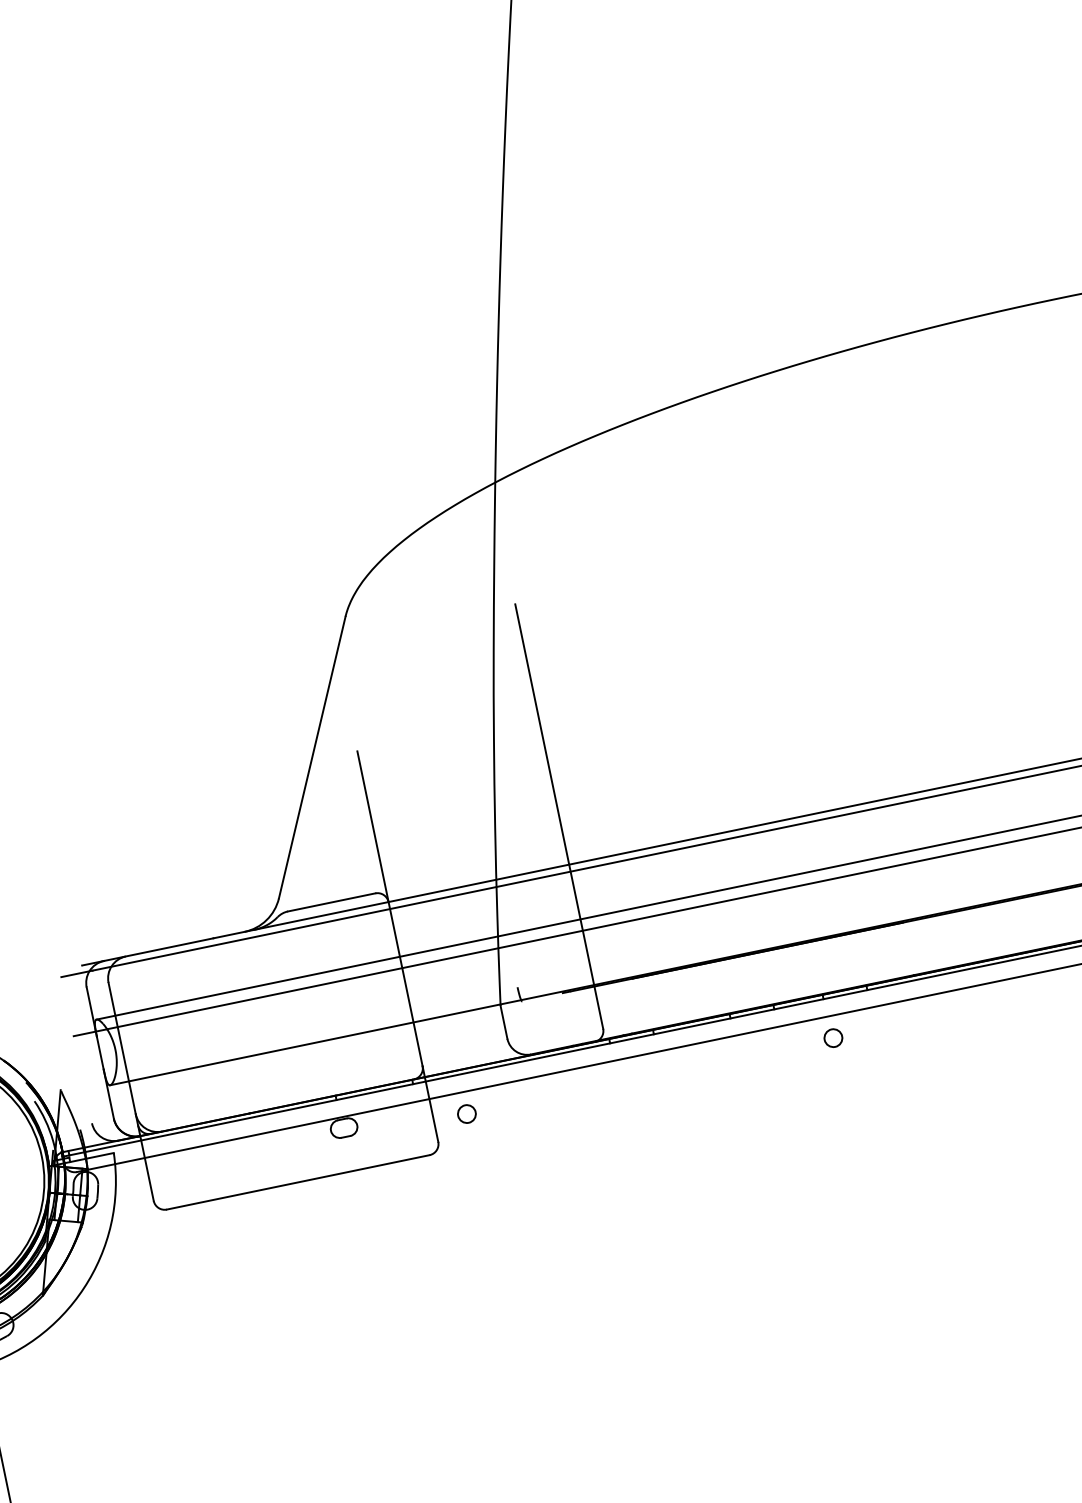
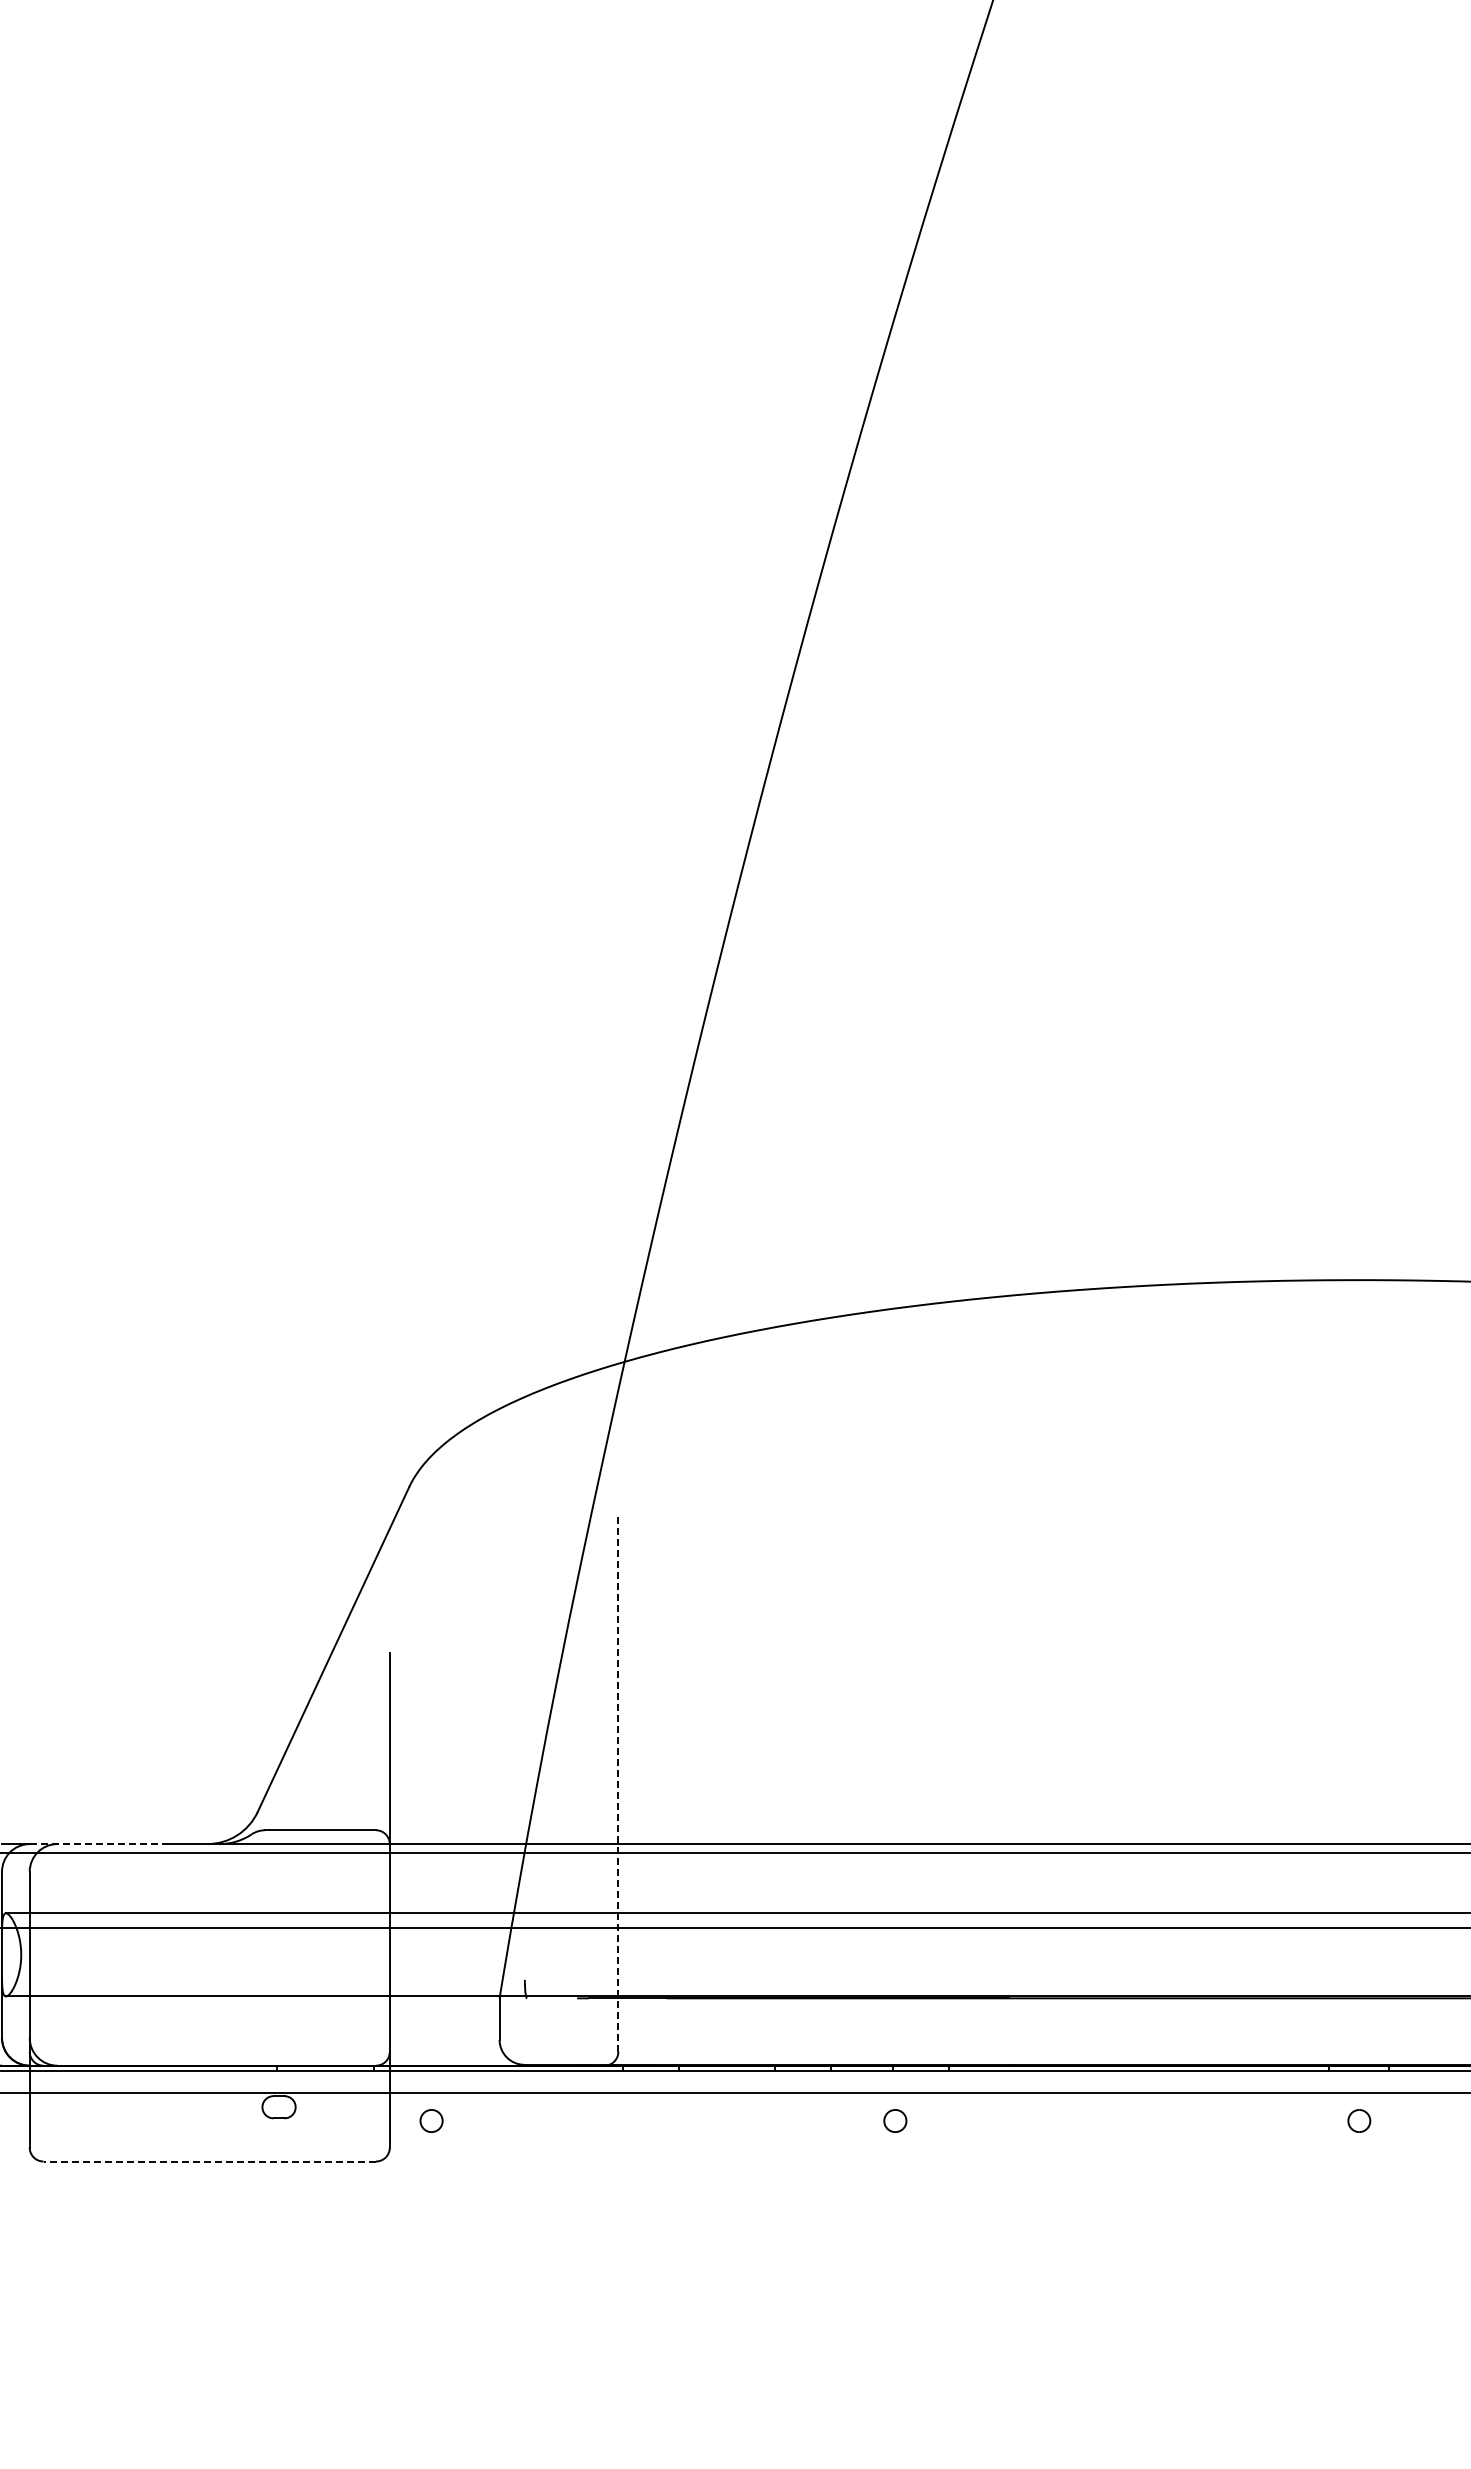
line: (559, 816) -> (618, 1783), solid -> dashed
line: (159, 949) -> (99, 1844), solid -> dashed
line: (298, 1182) -> (209, 2161), solid -> dashed

